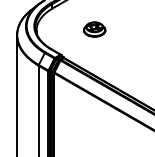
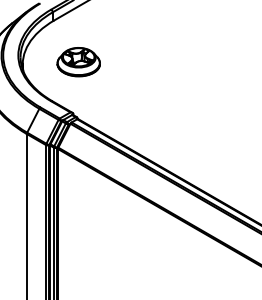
part: (94, 29) -> (78, 62), moved

